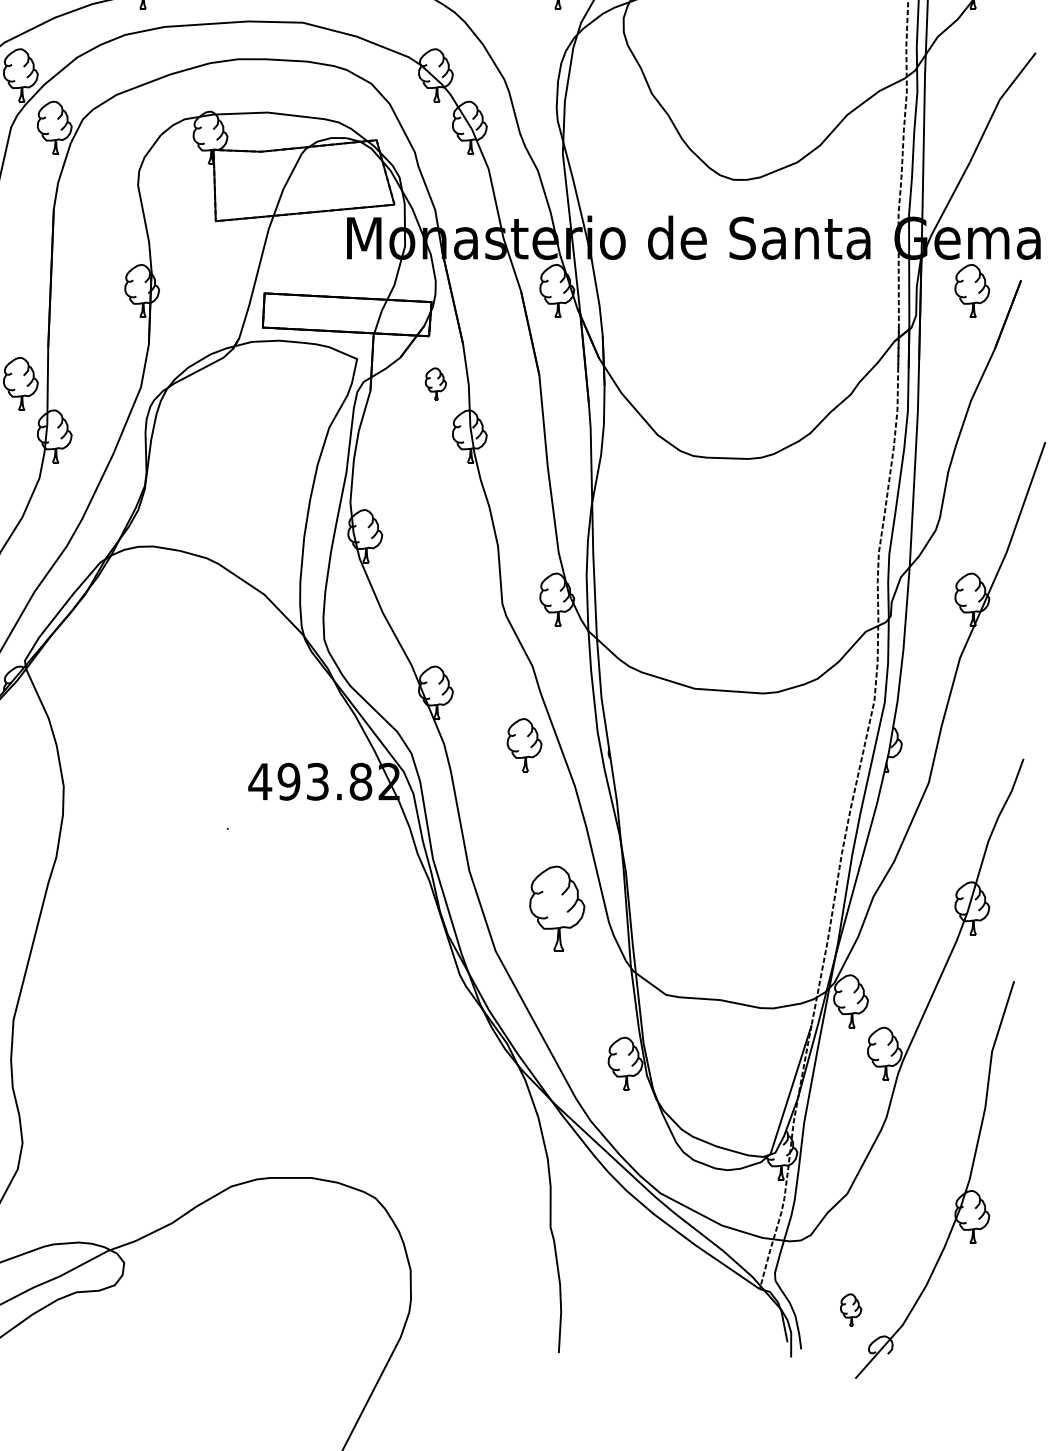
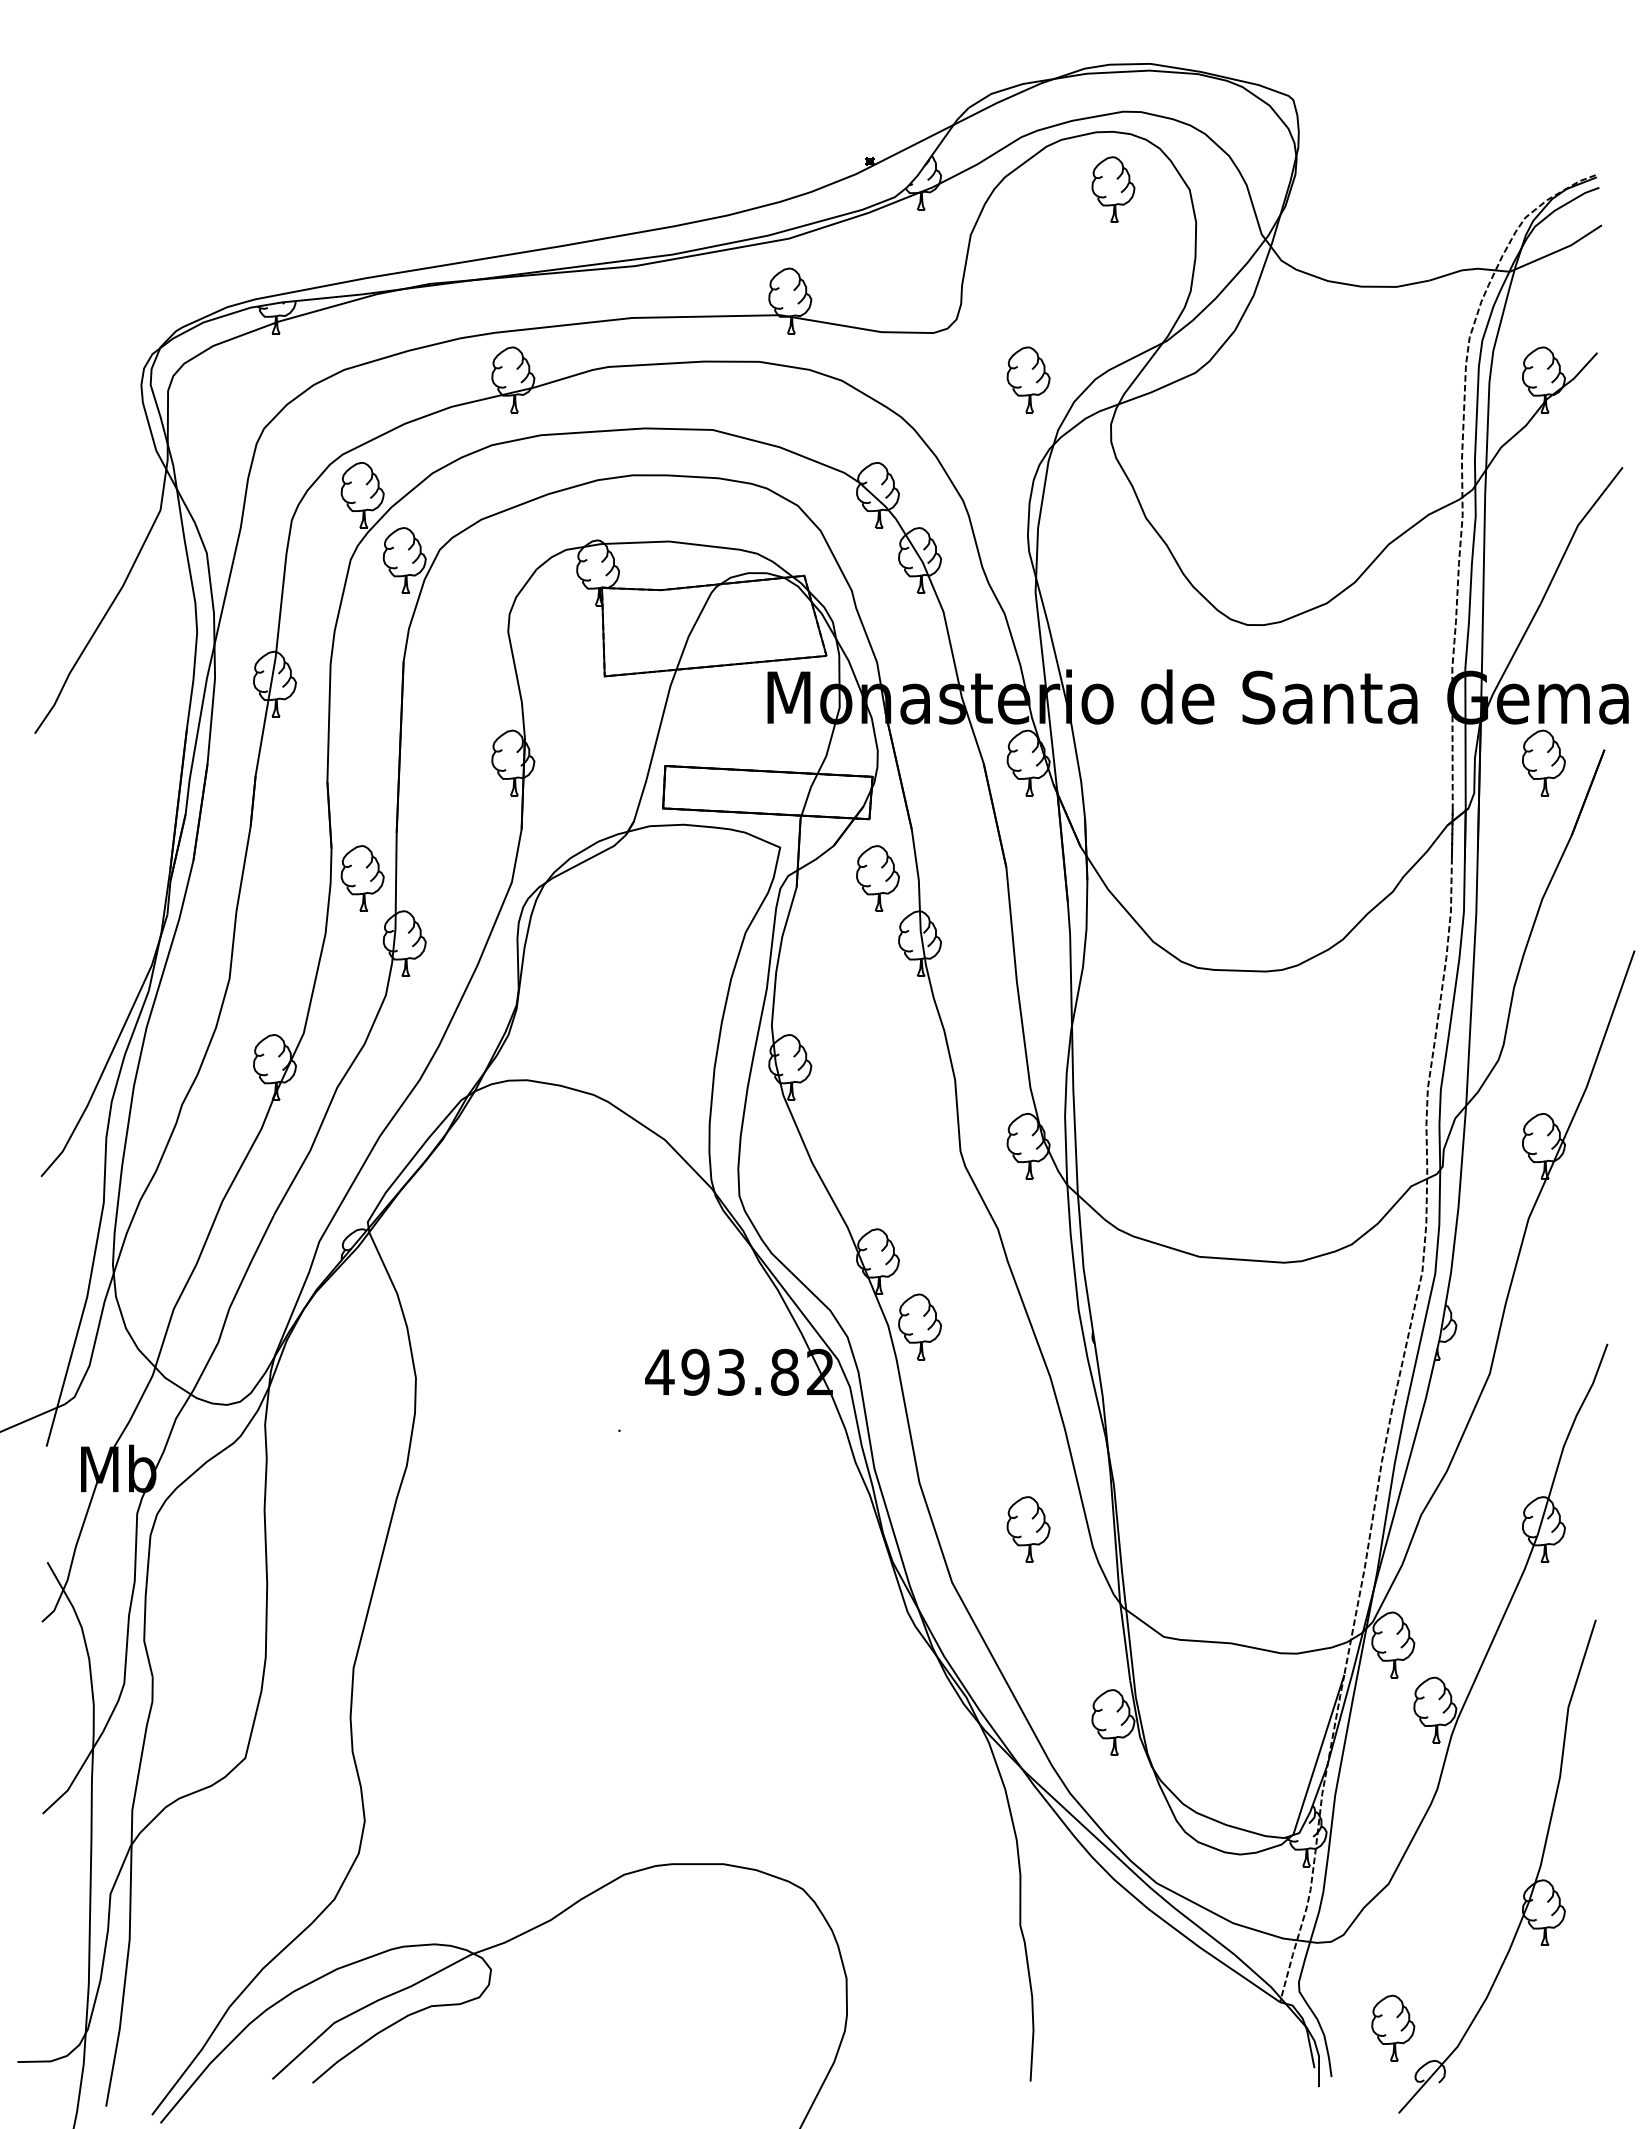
part: (435, 384) -> (877, 878), size x1.67
part: (524, 744) -> (919, 1326), moved
part: (557, 908) -> (1028, 1529), size x0.62
part: (851, 1309) -> (1393, 2027), size x1.67

